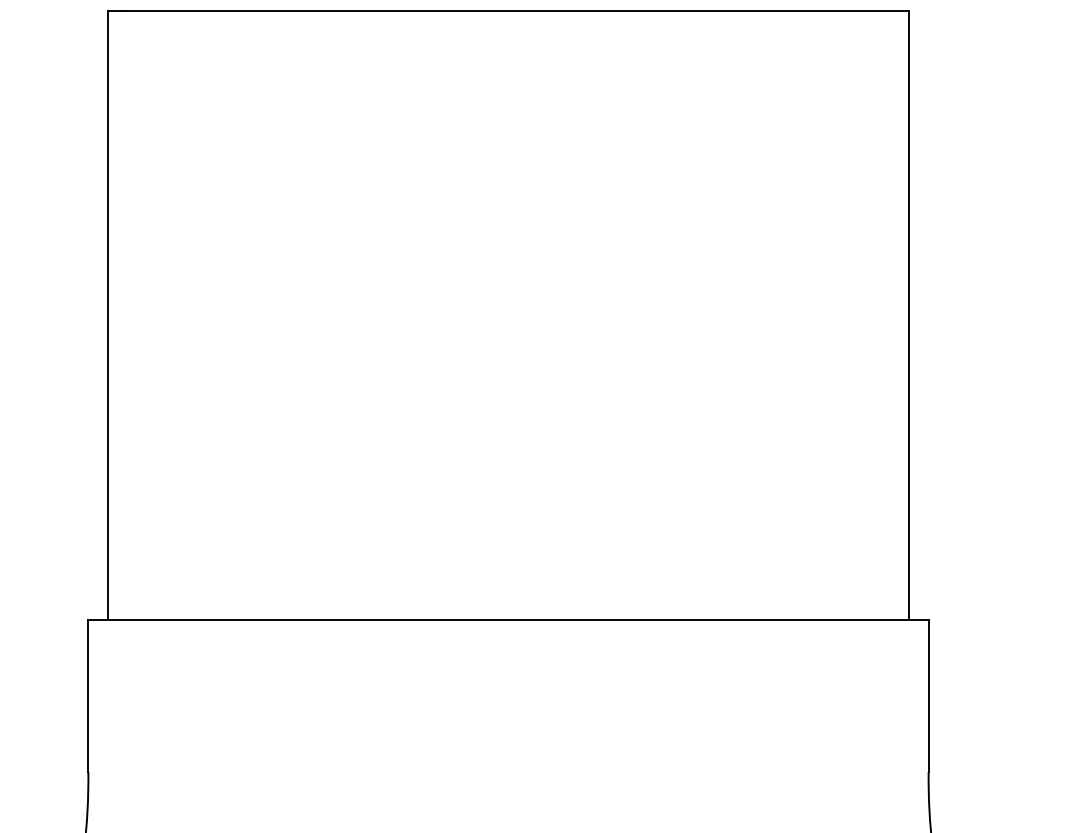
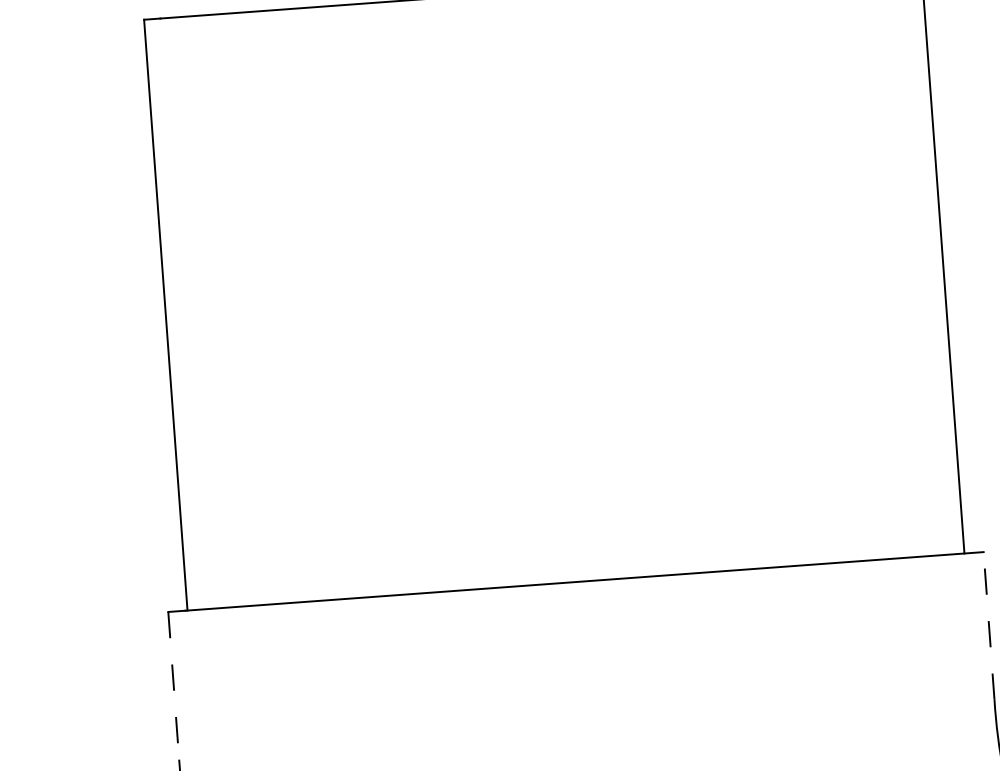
line: (928, 695) -> (988, 625), solid -> dashed
line: (88, 696) -> (173, 686), solid -> dashed

